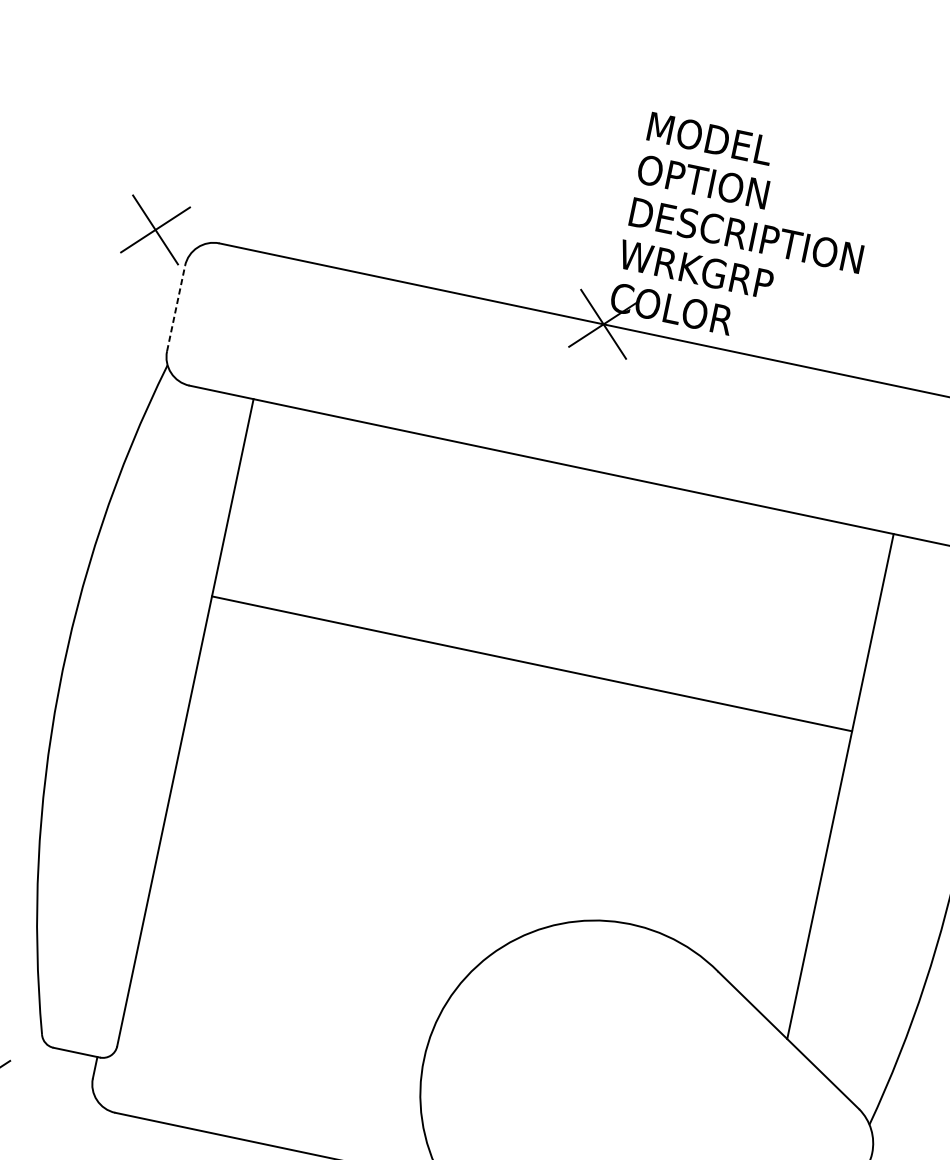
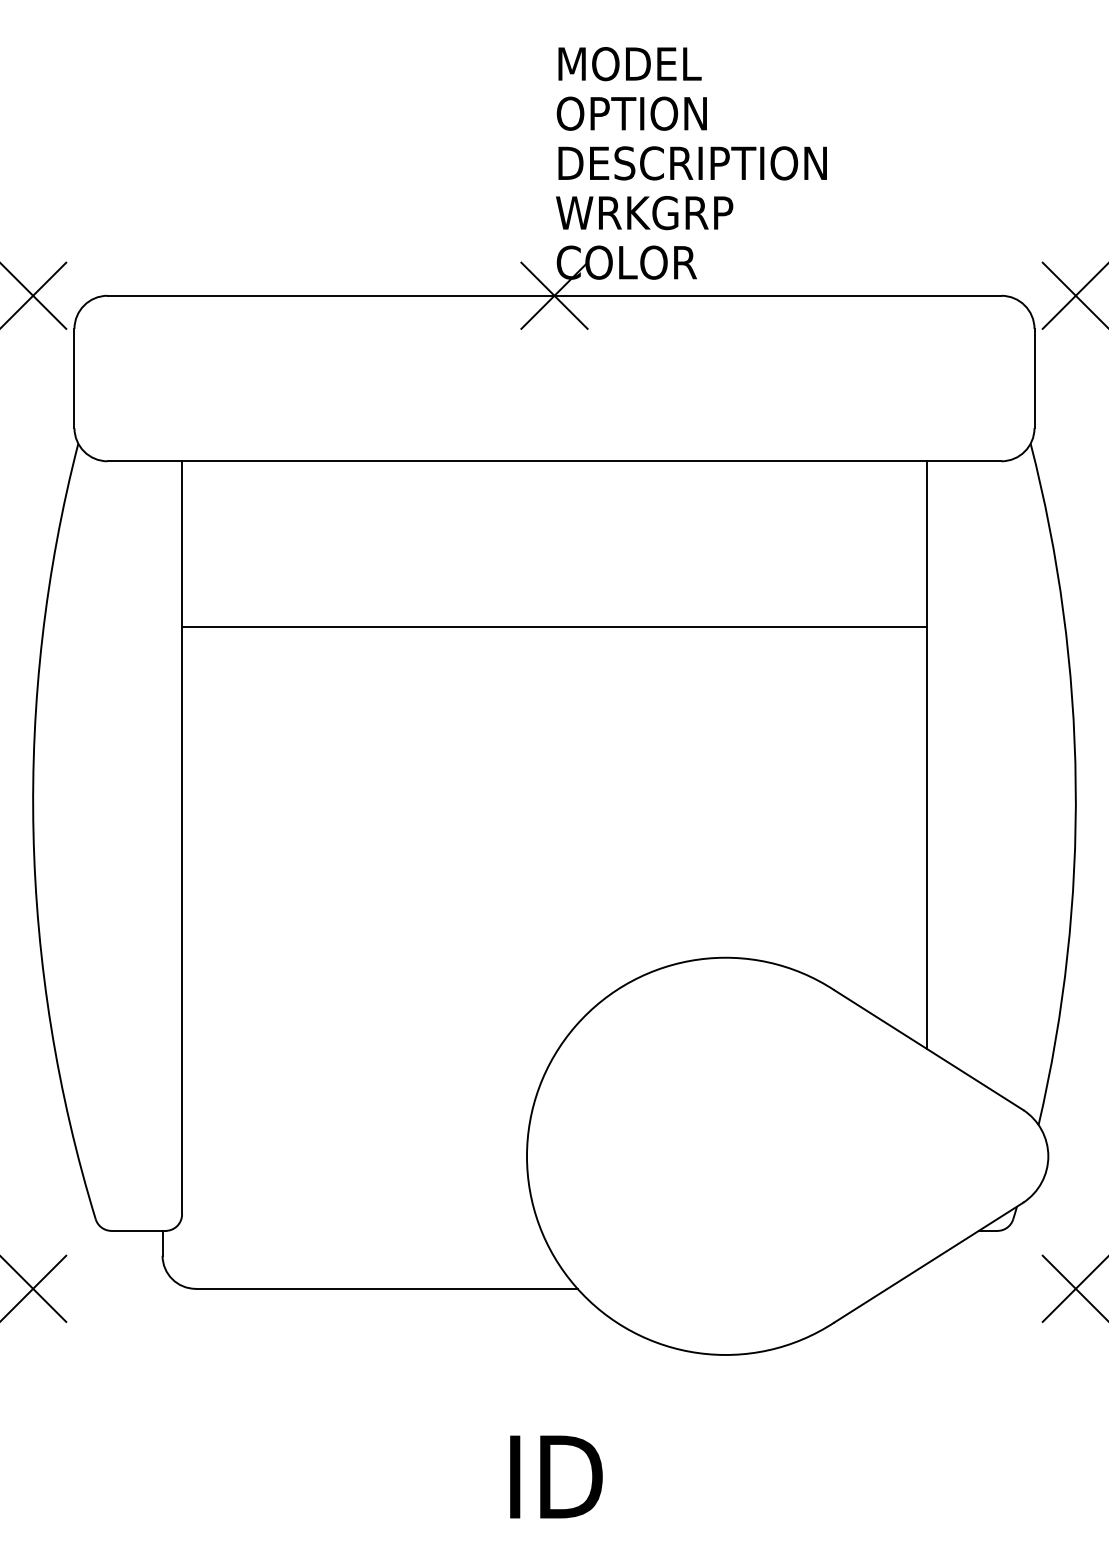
line: (176, 308) -> (74, 378), dashed -> solid
line: (532, 663) -> (554, 626), moved

